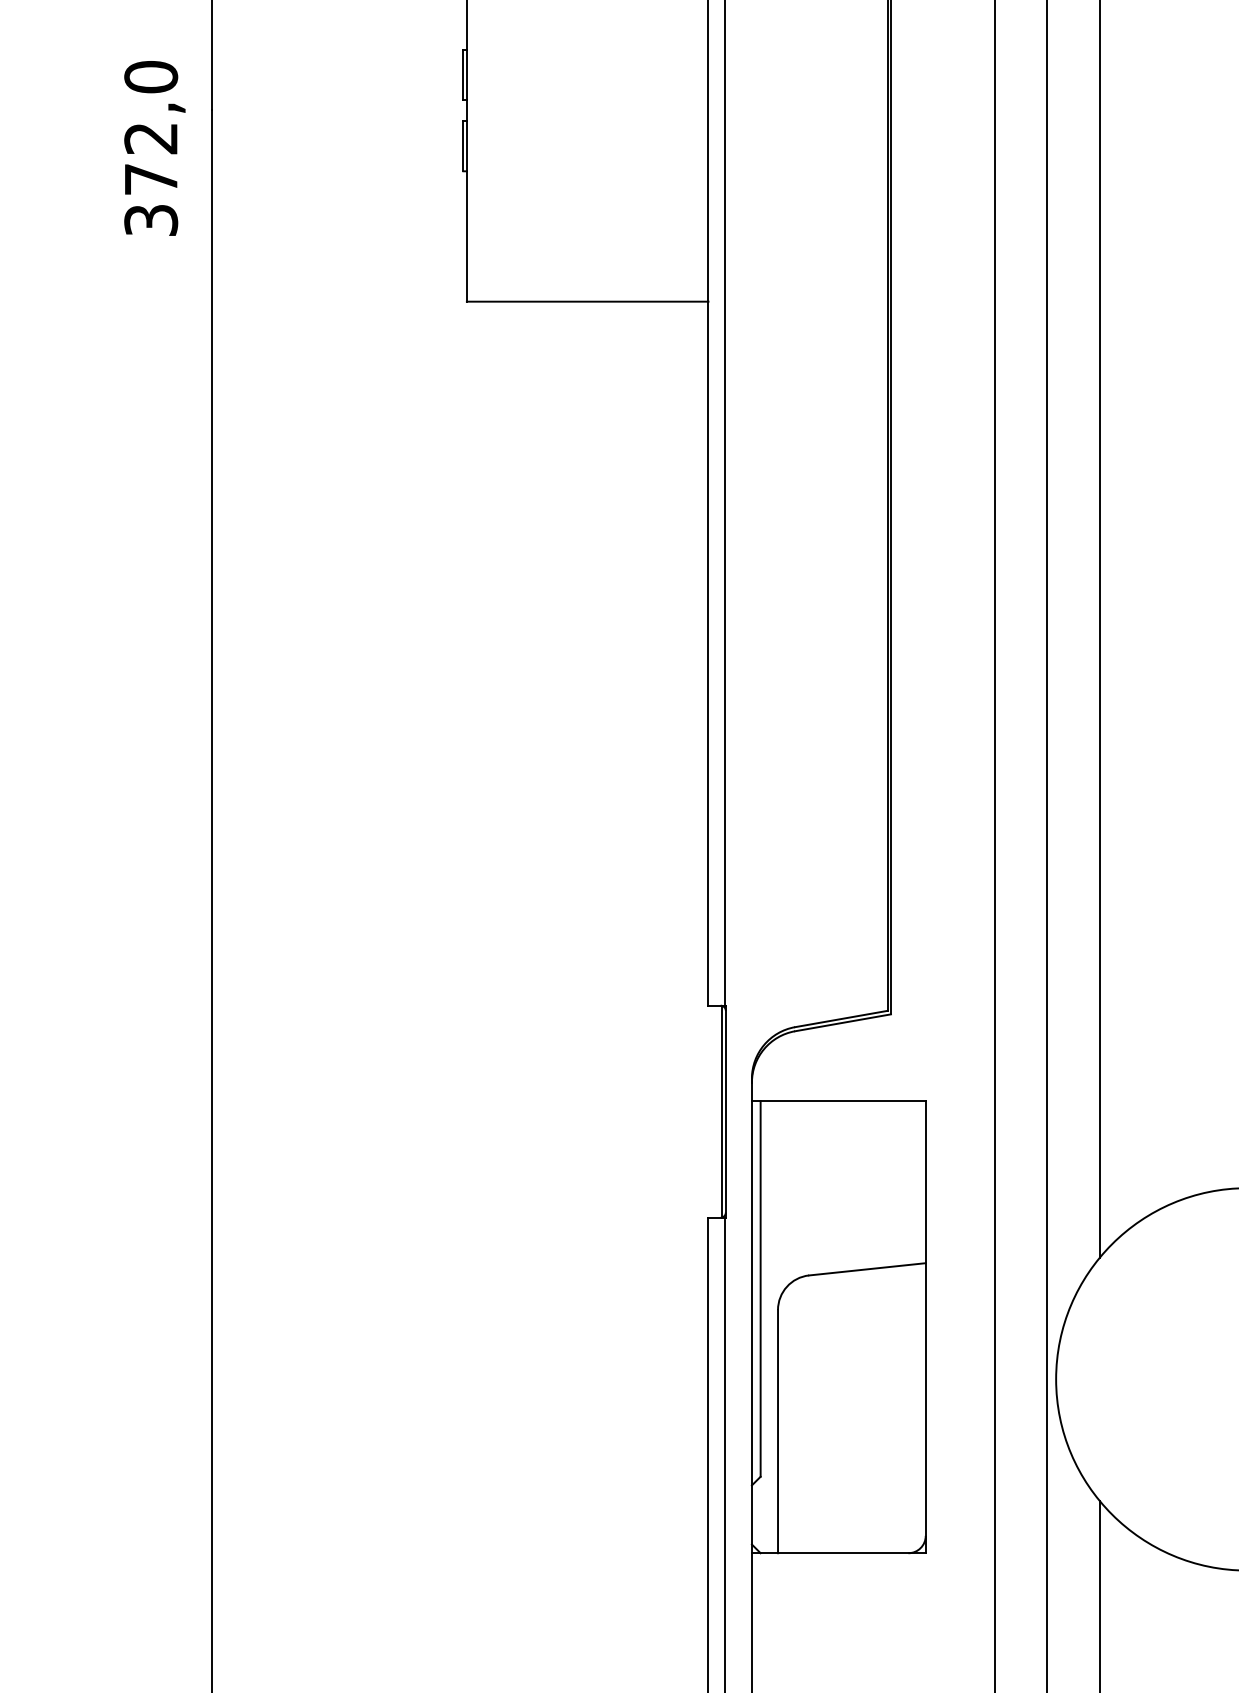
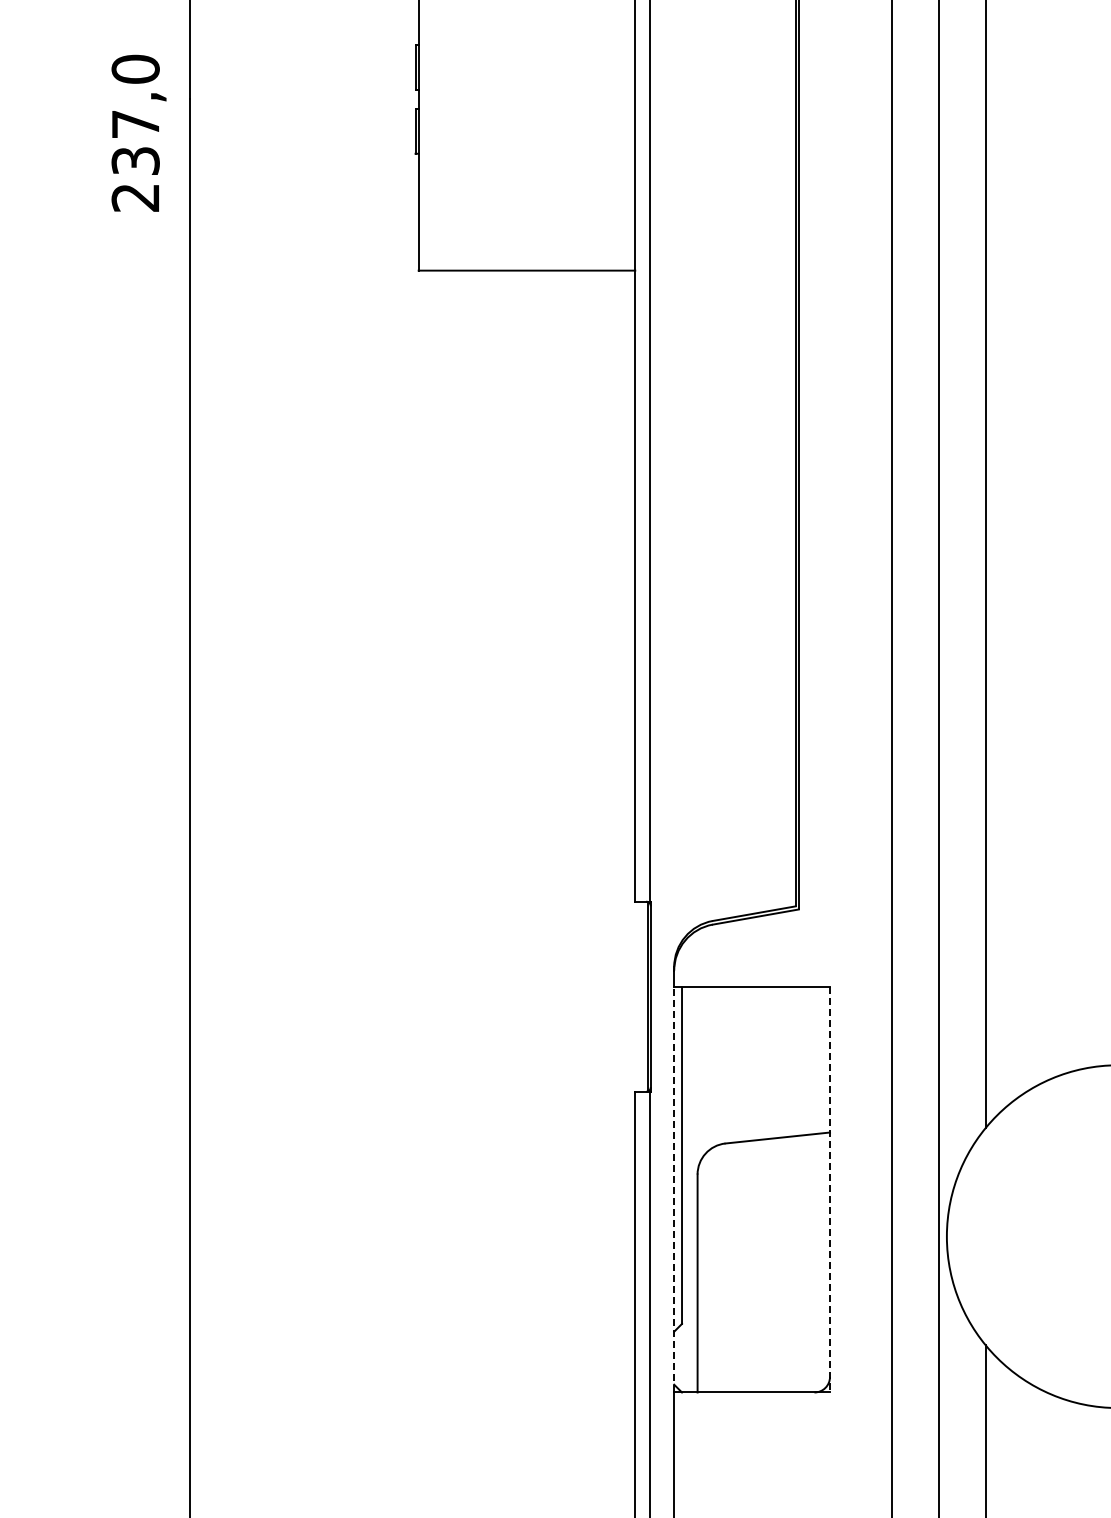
text: (150, 179) -> (135, 161), 372,0 -> 237,0
line: (752, 1326) -> (674, 1189), solid -> dashed
line: (926, 1326) -> (830, 1189), solid -> dashed

